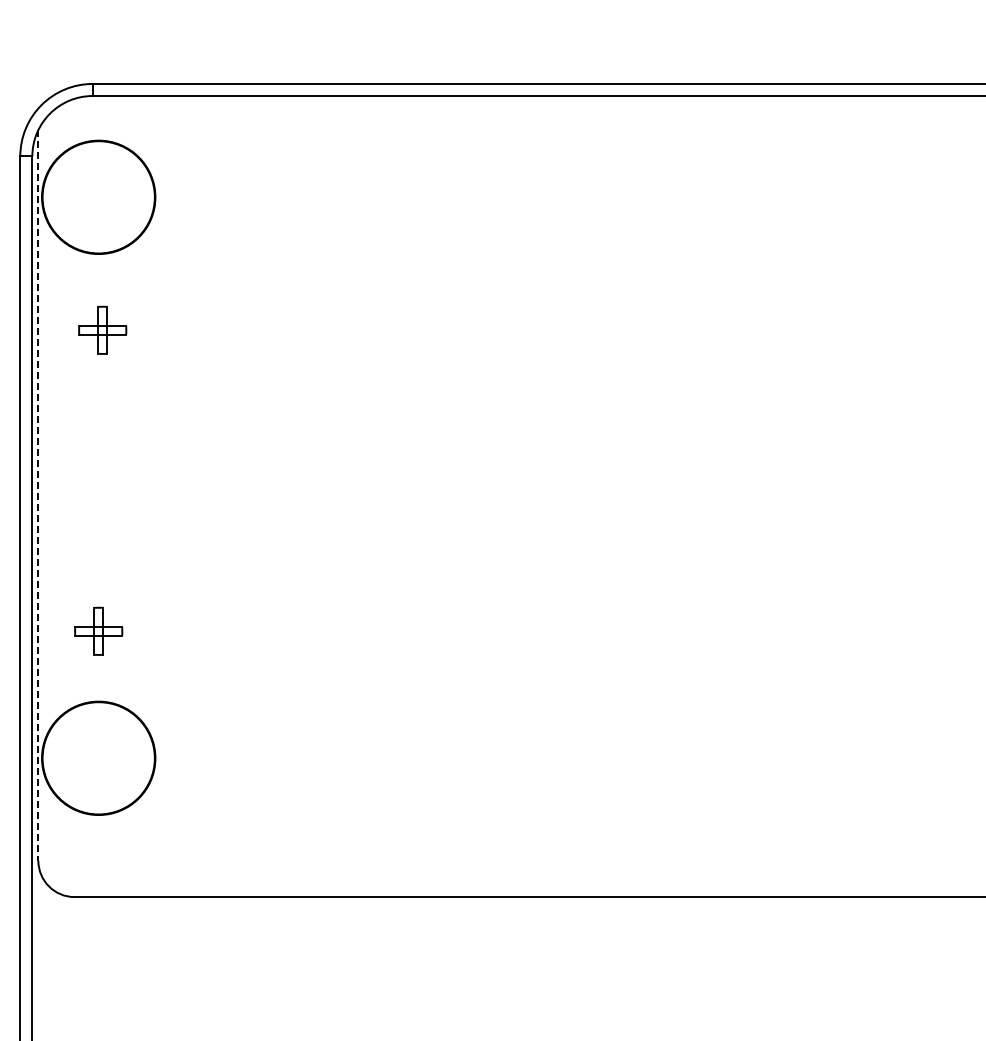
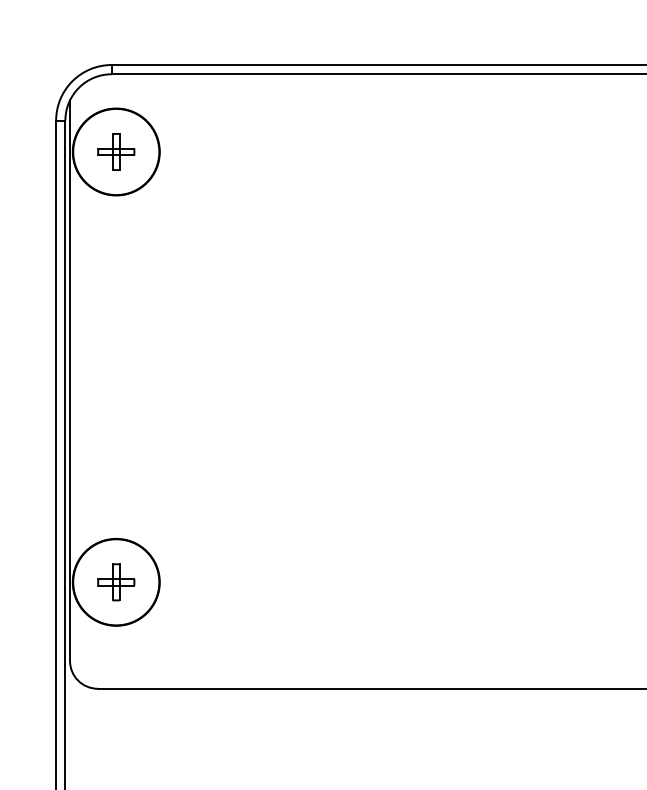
part: (102, 329) -> (116, 151), moved
line: (38, 495) -> (70, 380), dashed -> solid
part: (98, 630) -> (116, 581), moved

